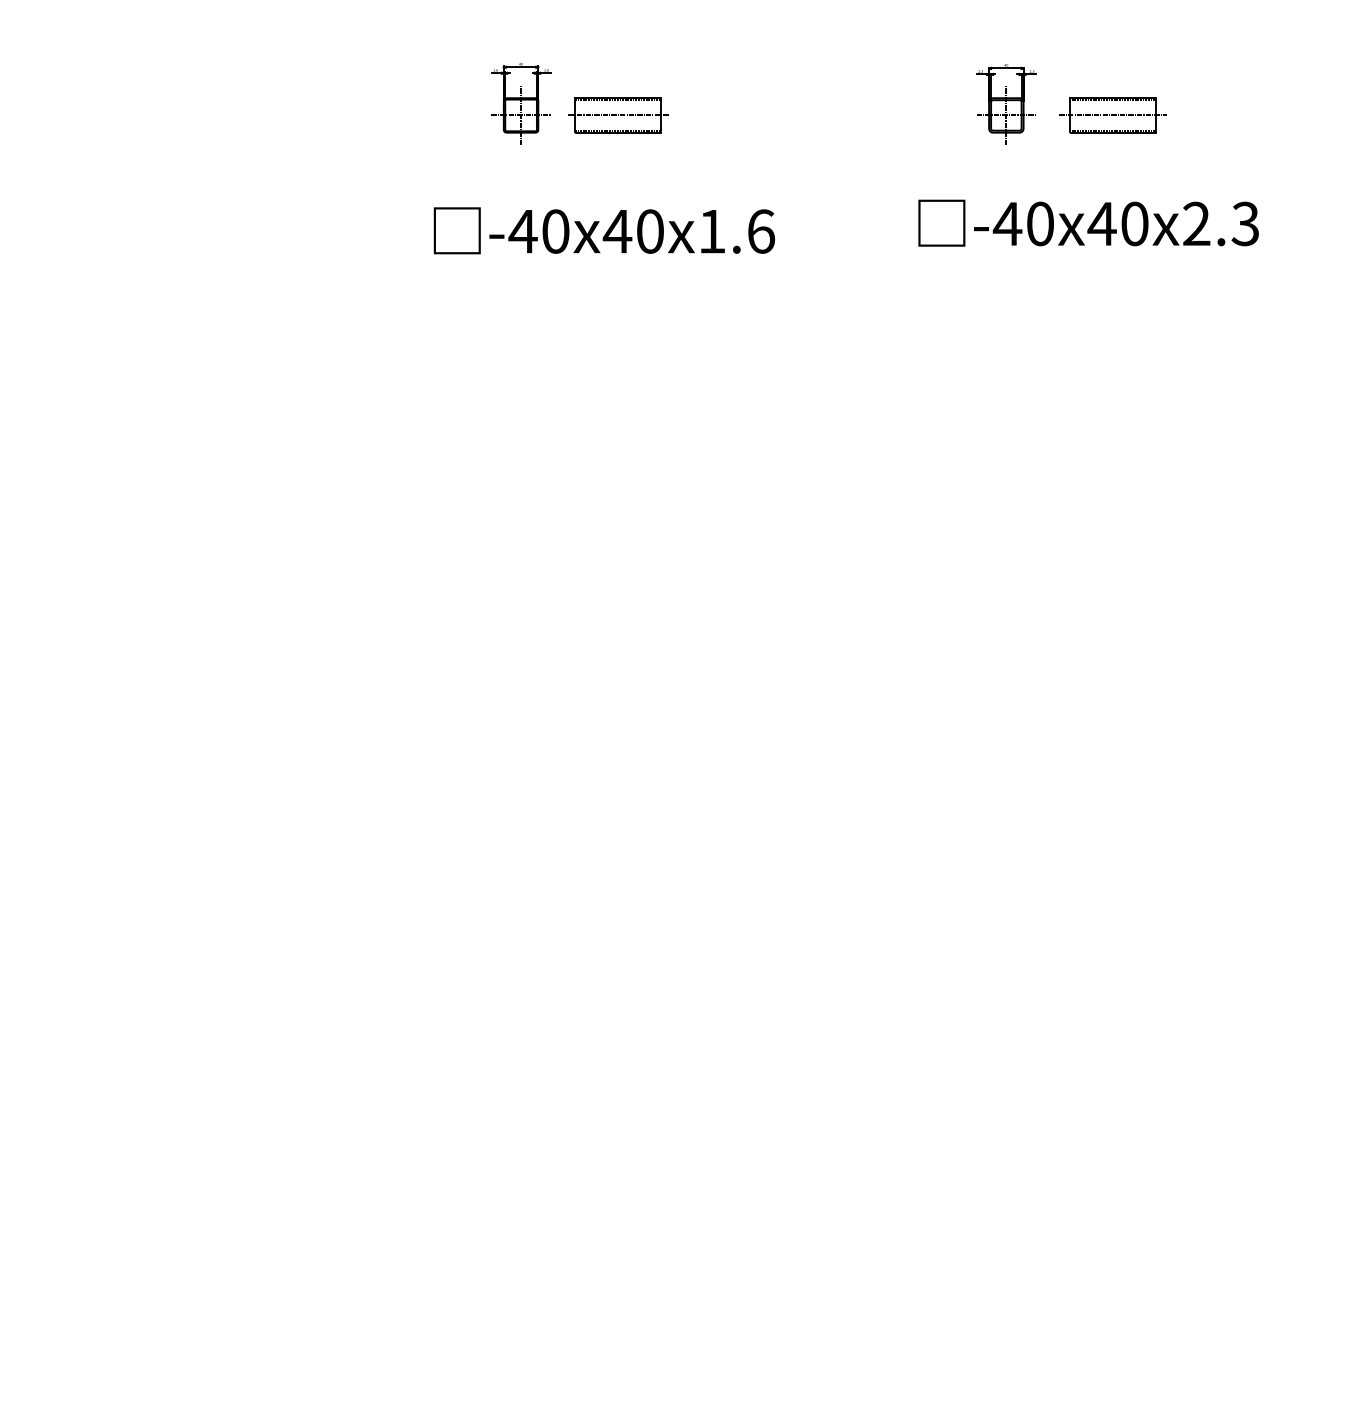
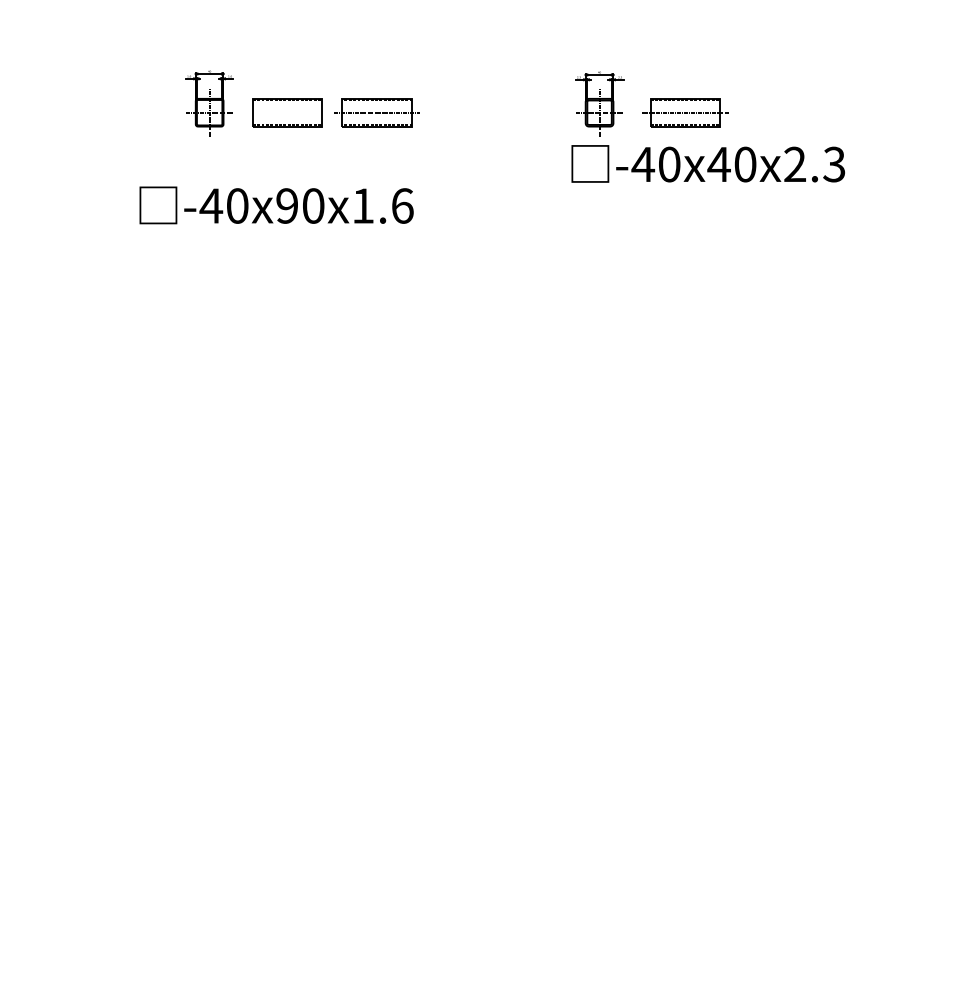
line: (618, 115) -> (287, 112), removed
part: (728, 115) -> (376, 112), added
text: (1088, 222) -> (708, 163), moved
text: (617, 231) -> (287, 205), -40x40x1.6 -> -40x90x1.6

